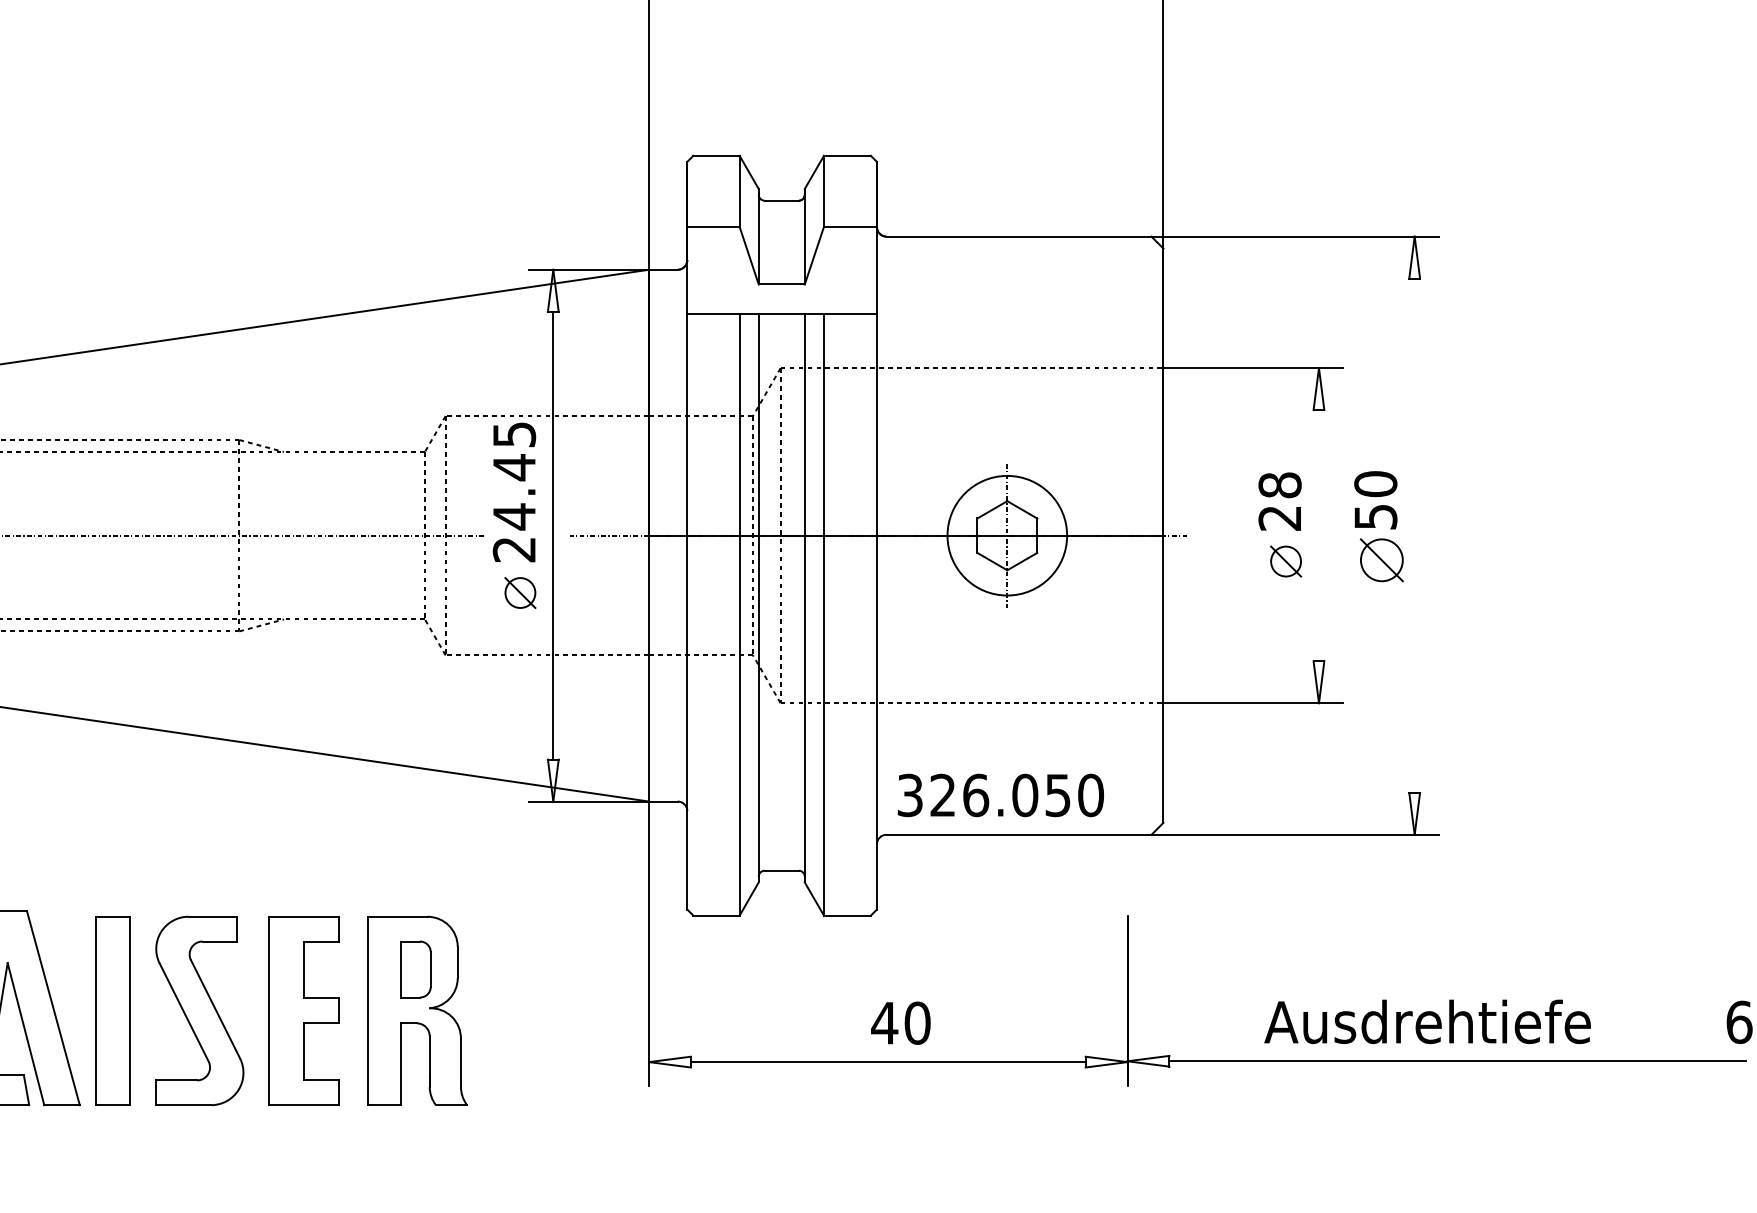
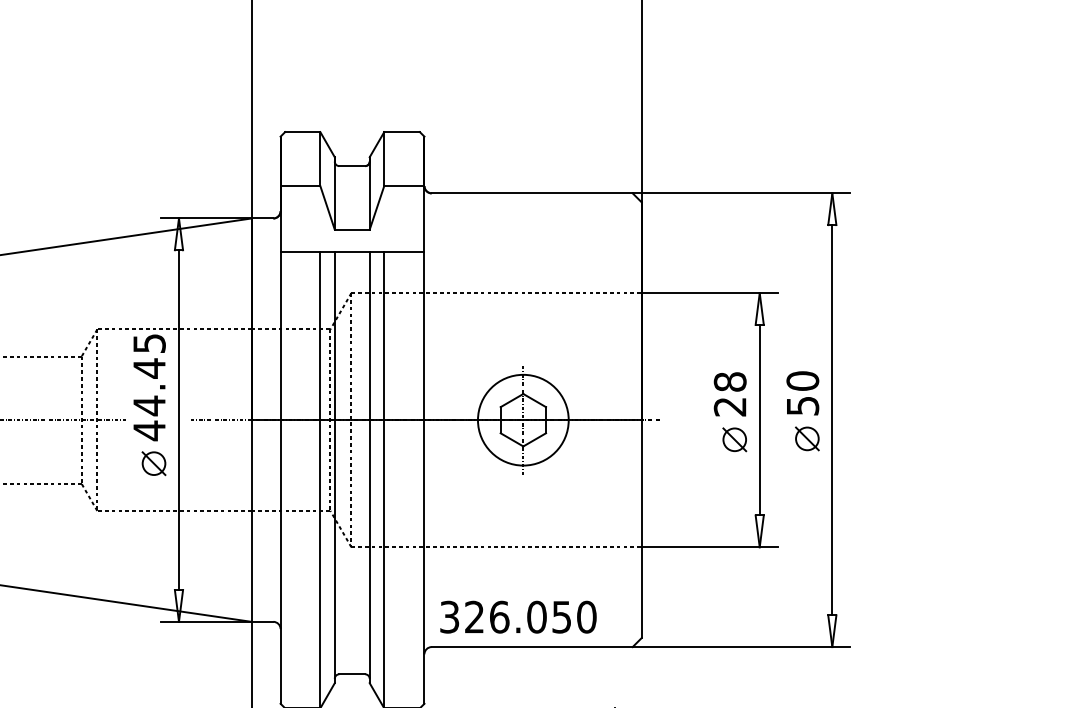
line: (1318, 535) -> (759, 420), added
line: (1414, 535) -> (832, 420), added
text: (513, 549) -> (148, 430), 24.45 -> 44.45
part: (1381, 560) -> (807, 439), size x0.71

